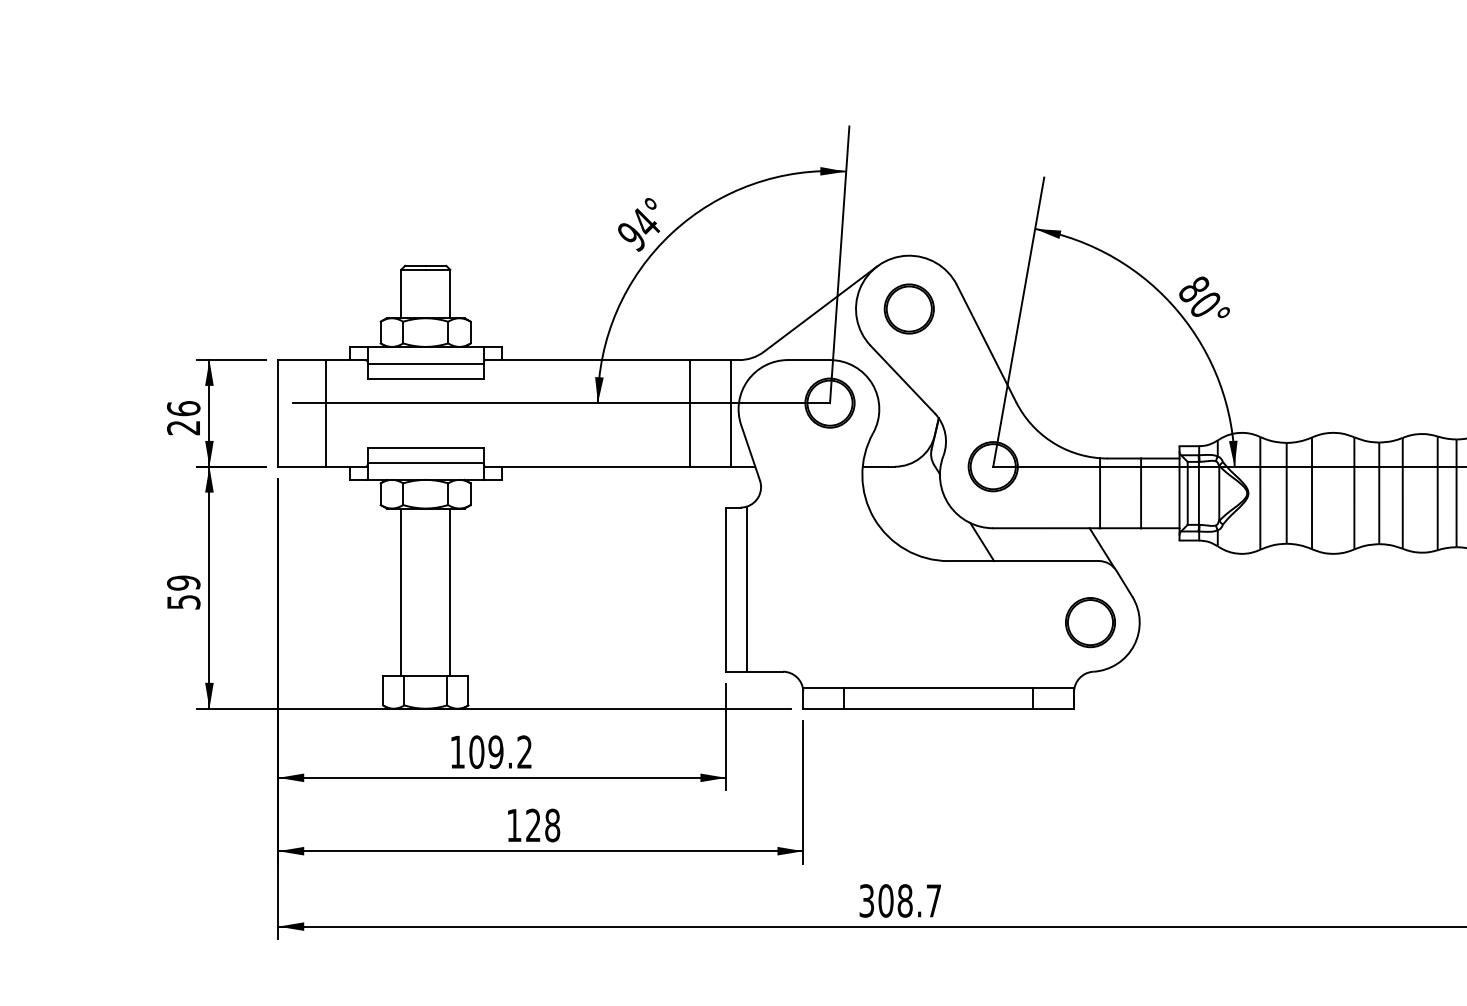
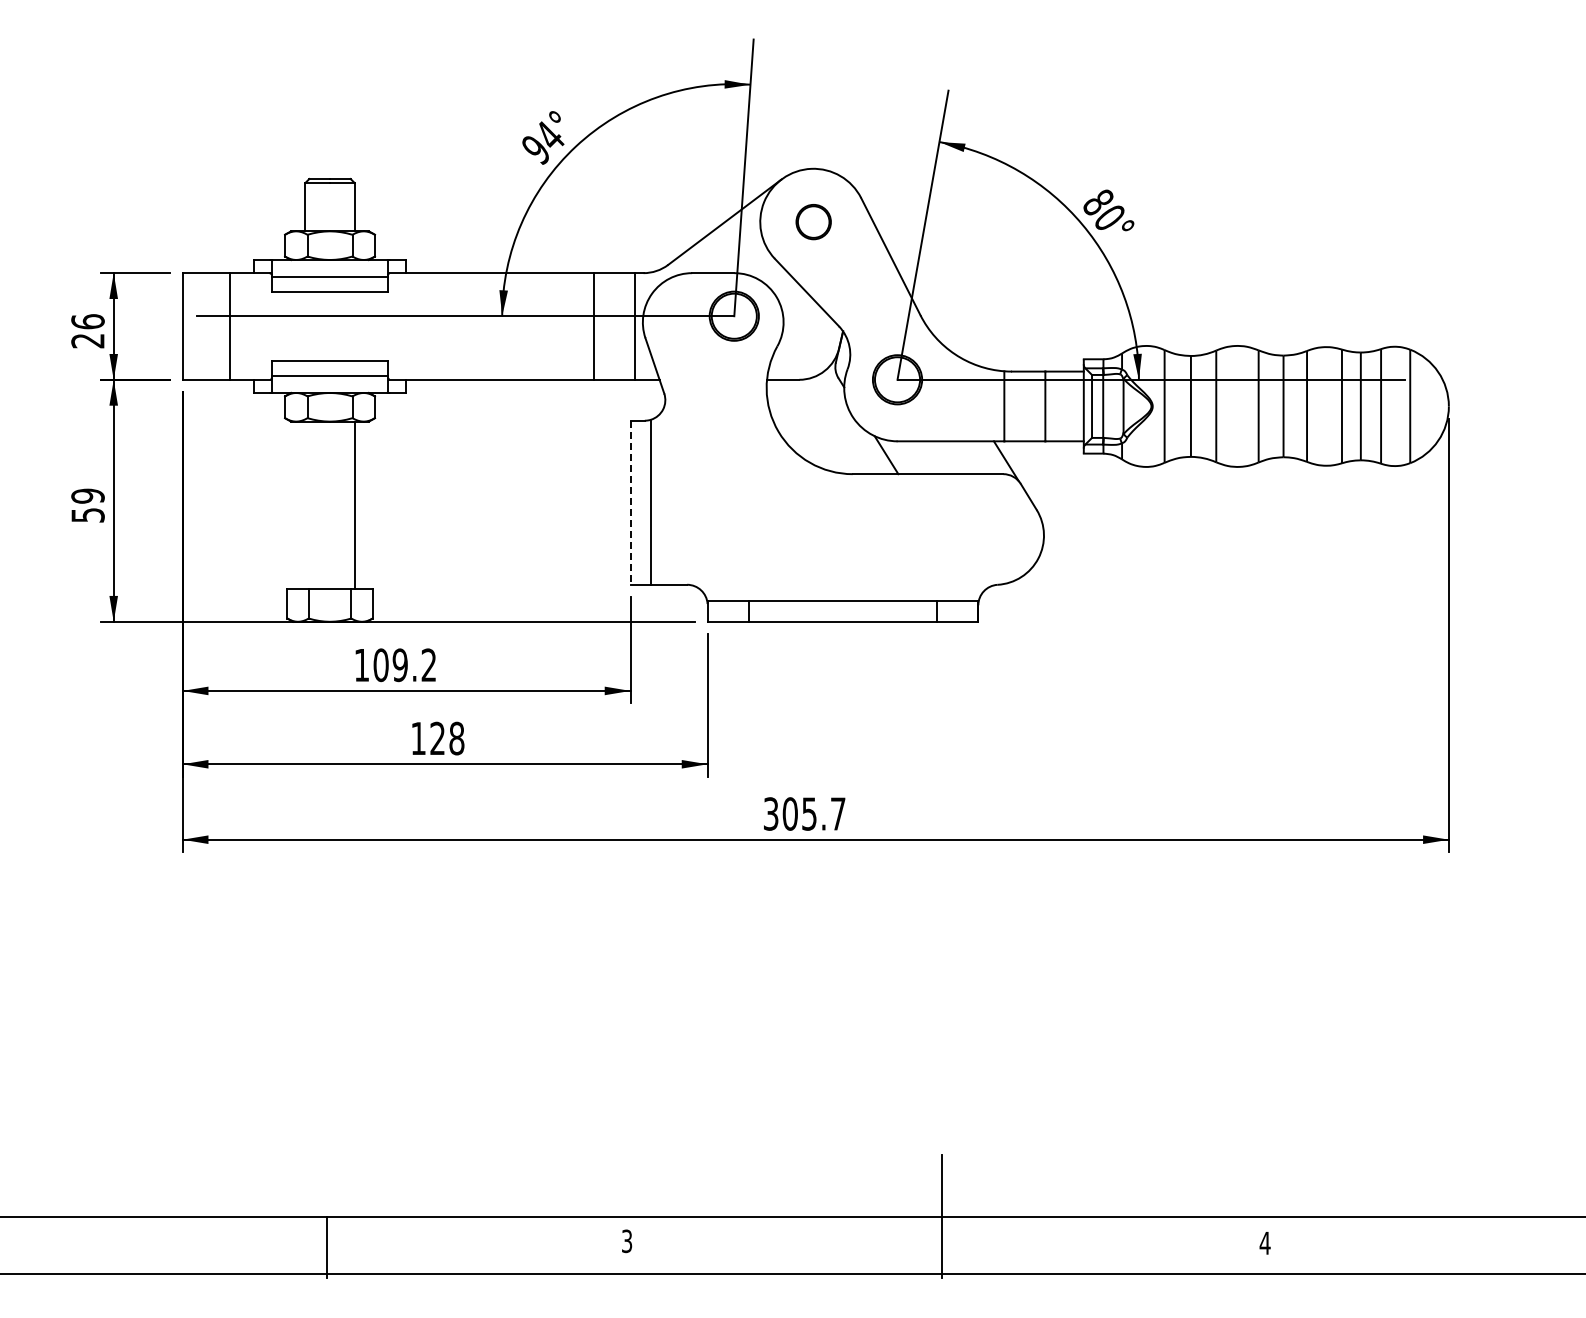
part: (909, 308) -> (813, 221), size x0.7
line: (726, 590) -> (630, 503), solid -> dashed
line: (401, 592) -> (305, 505), removed
part: (1090, 622) -> (994, 535), removed
text: (905, 900) -> (809, 813), 308.7 -> 305.7

